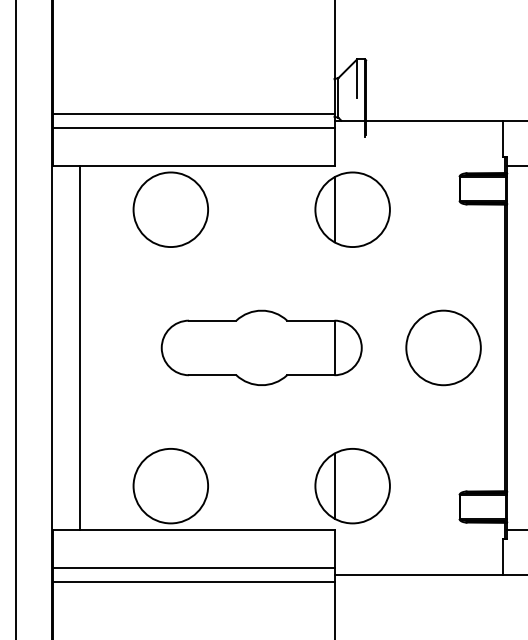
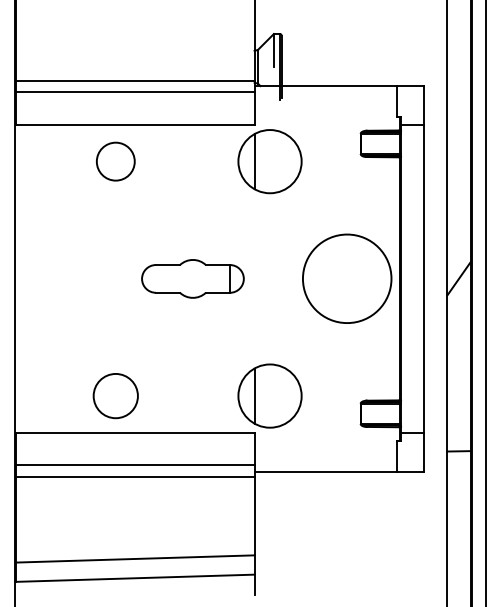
circle: (170, 209) -> (115, 161), size x0.6
line: (79, 347) -> (38, 278), removed
part: (261, 347) -> (192, 278), size x0.6
circle: (442, 347) -> (346, 278), size x1.4
circle: (170, 485) -> (115, 395), size x0.7

